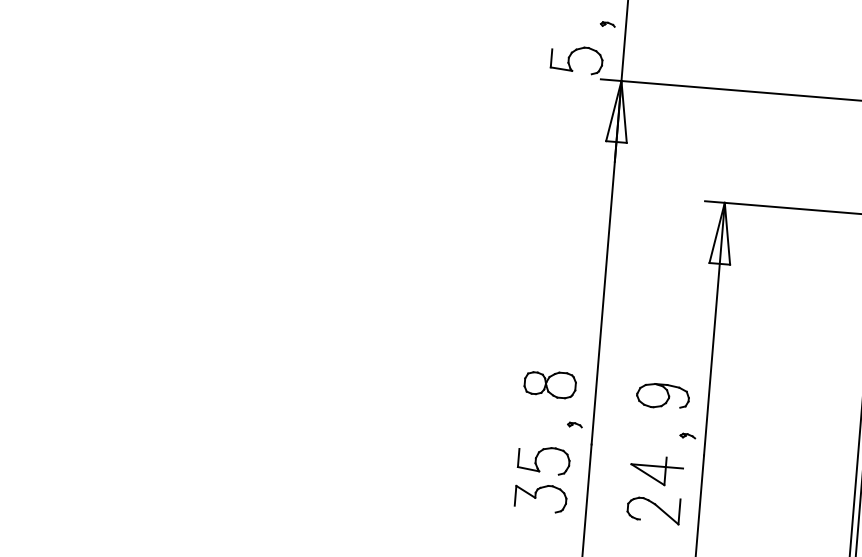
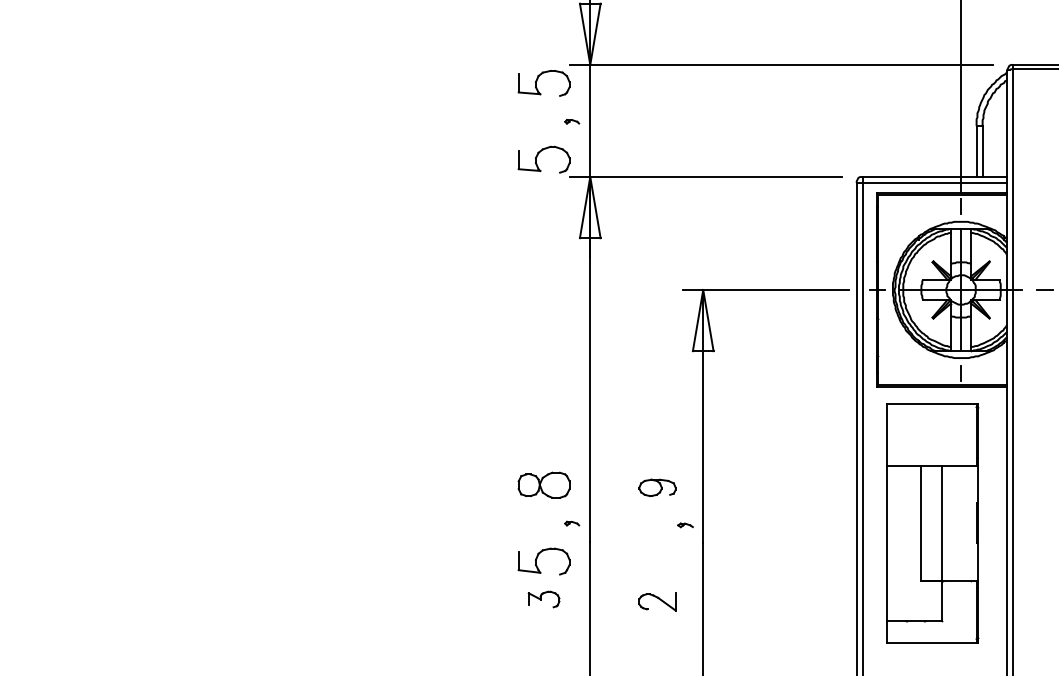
part: (663, 395) -> (657, 487), size x0.7
part: (655, 470) -> (656, 562), removed
part: (540, 498) -> (543, 599), size x0.6
part: (653, 509) -> (657, 601), size x0.7

